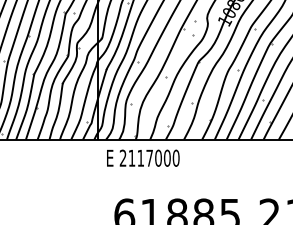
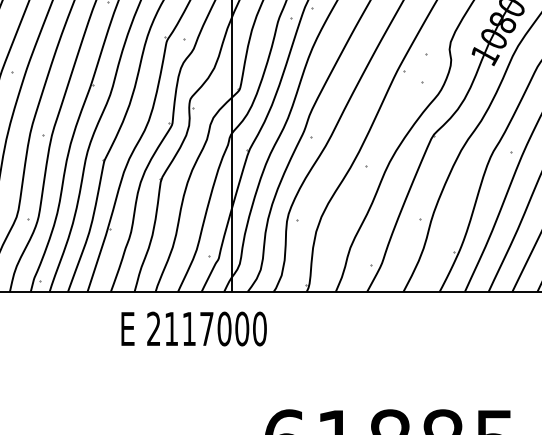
text: (143, 157) -> (194, 327), moved

